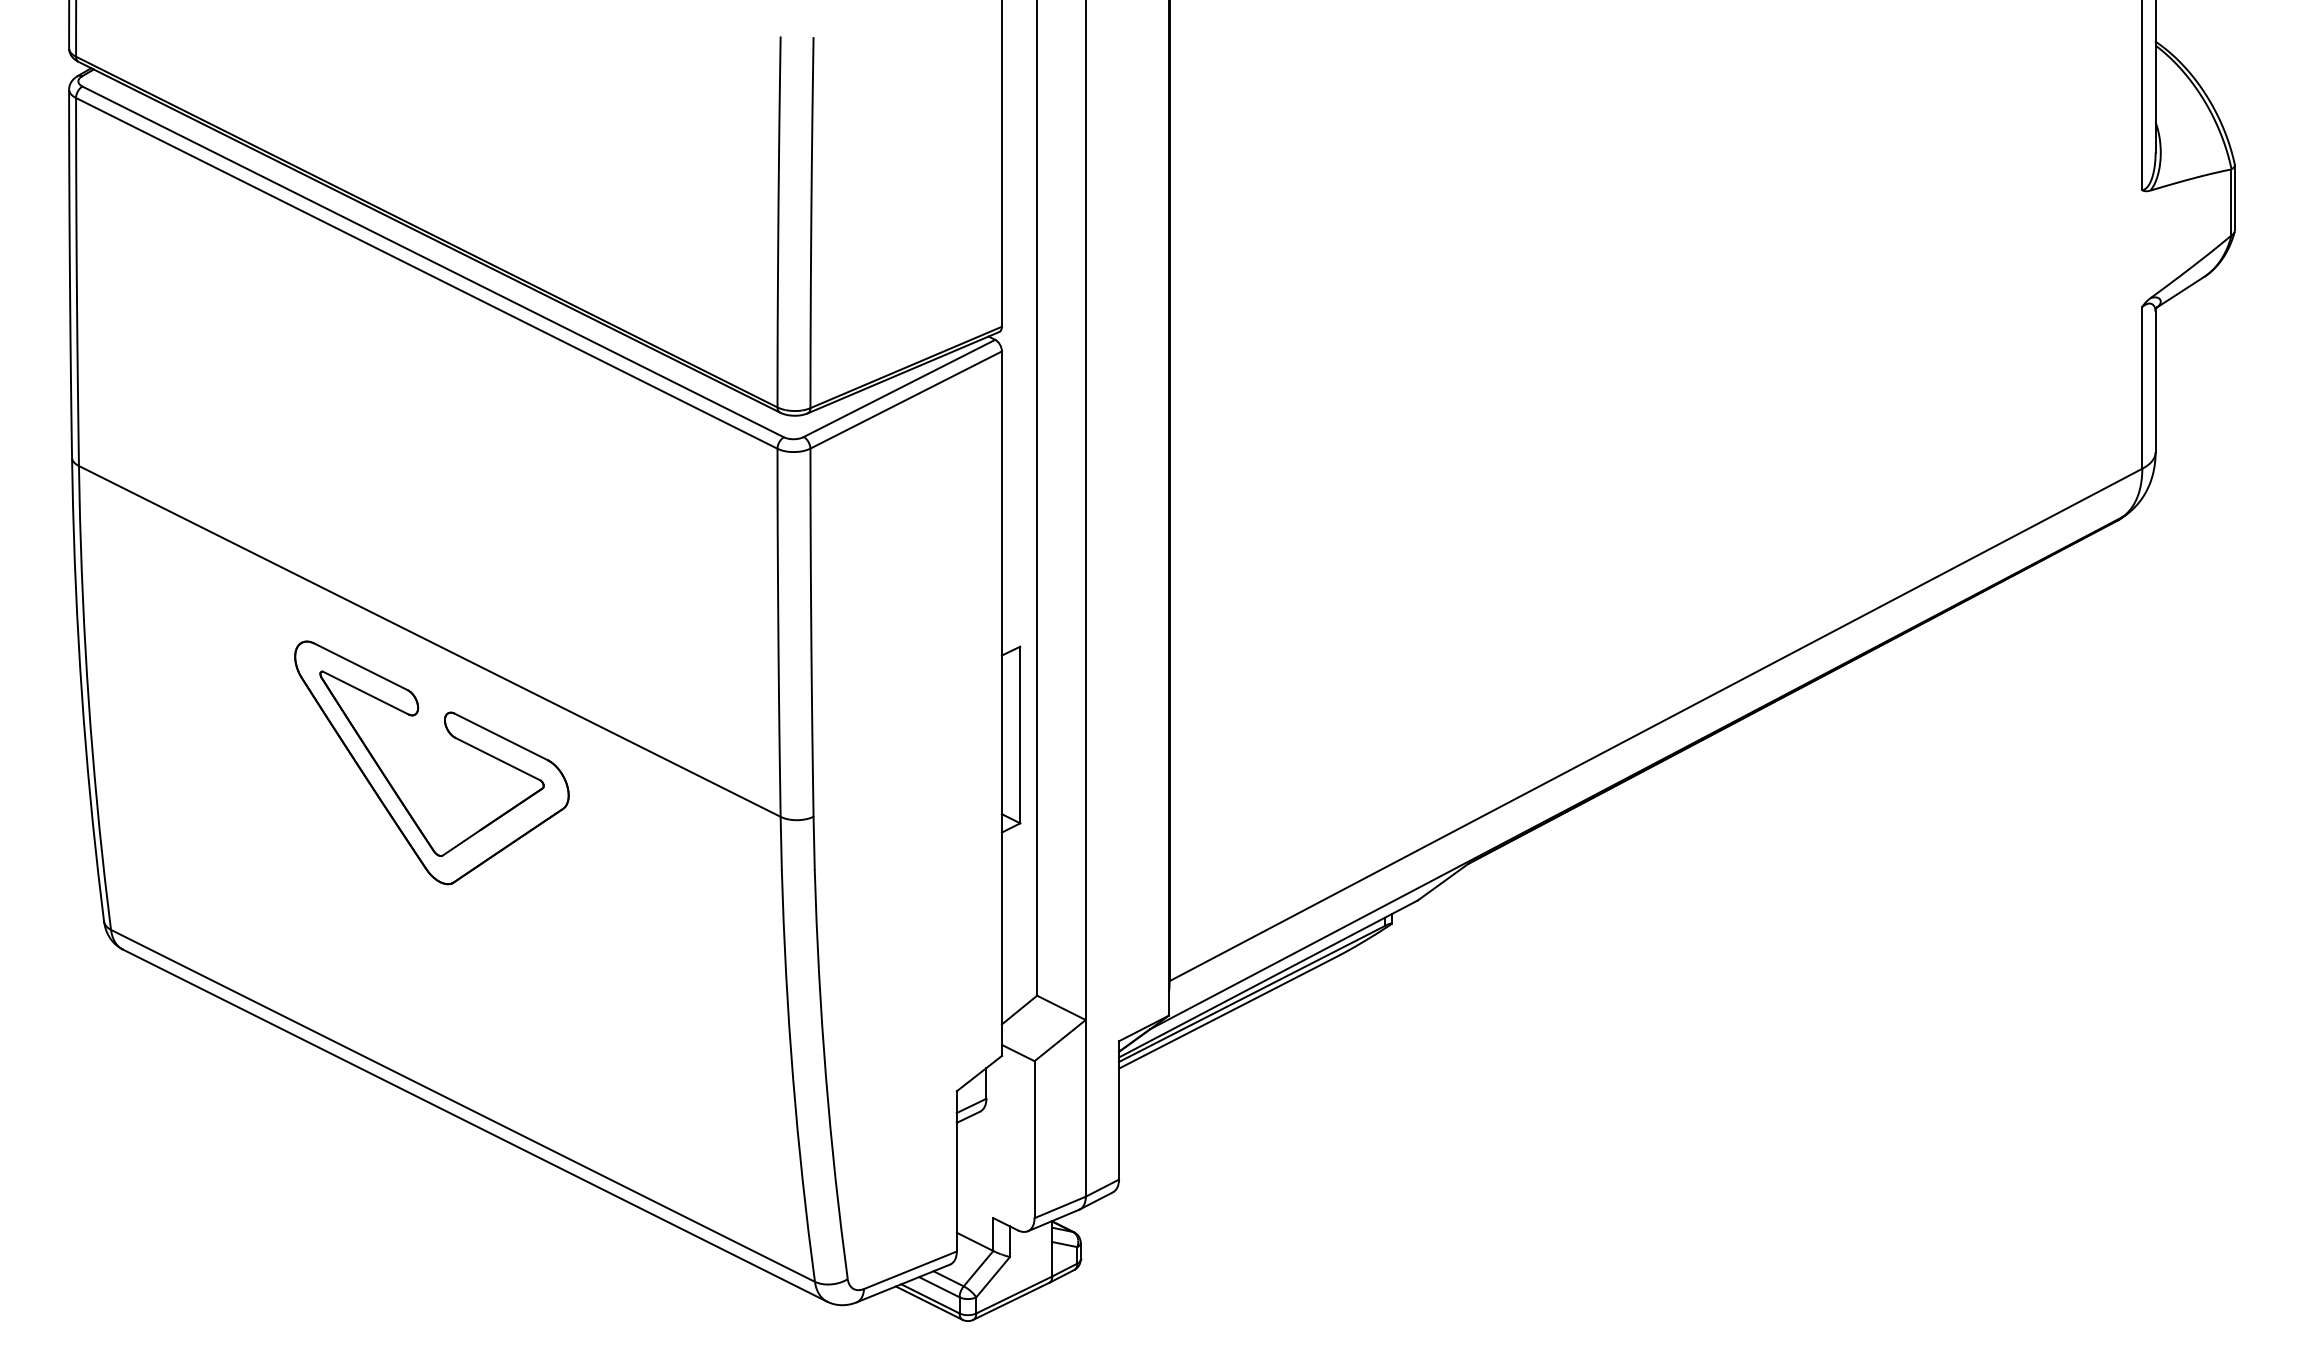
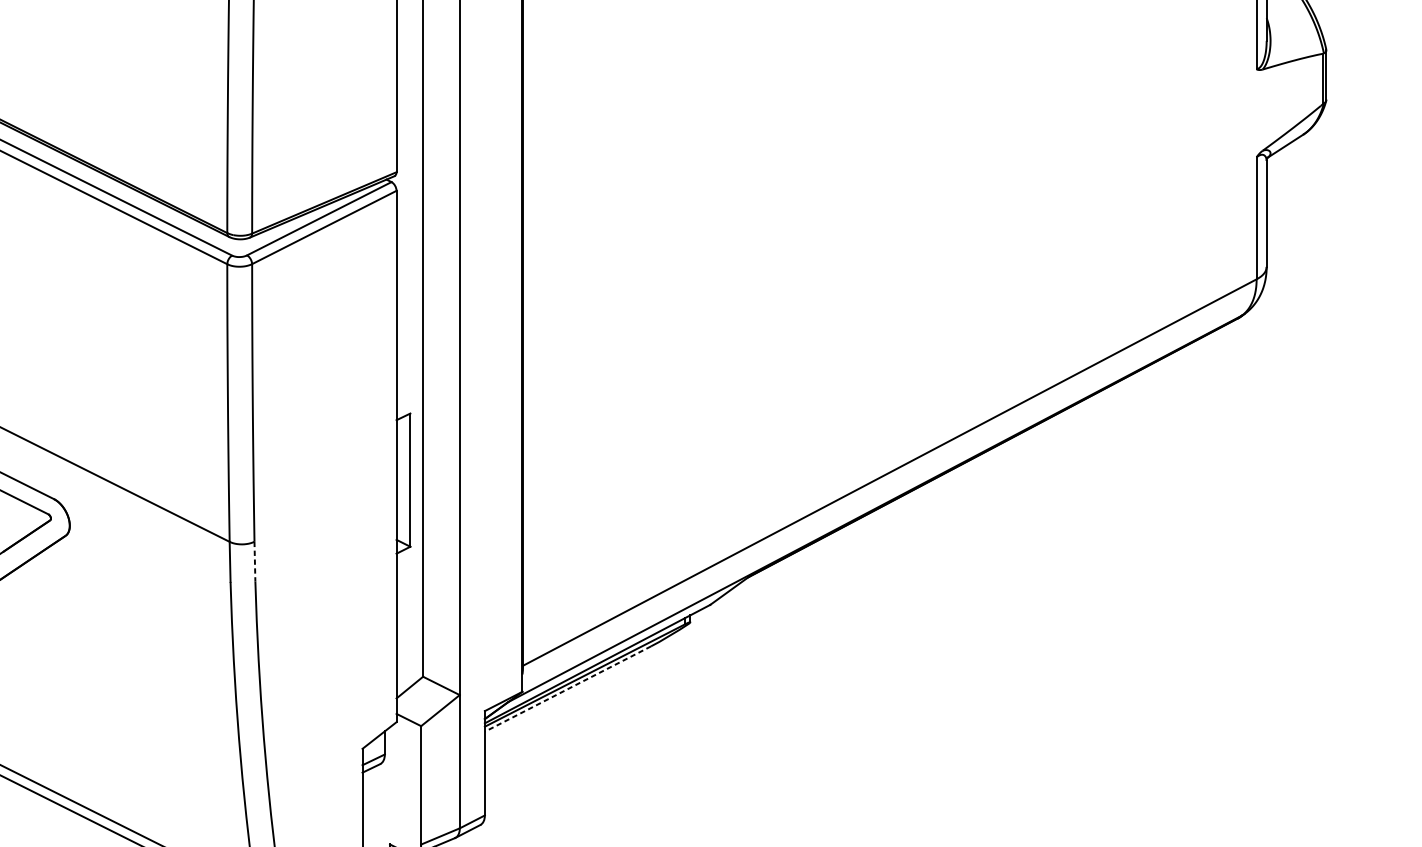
line: (814, 843) -> (255, 561), solid -> dashed
line: (1229, 1012) -> (568, 689), solid -> dashed

